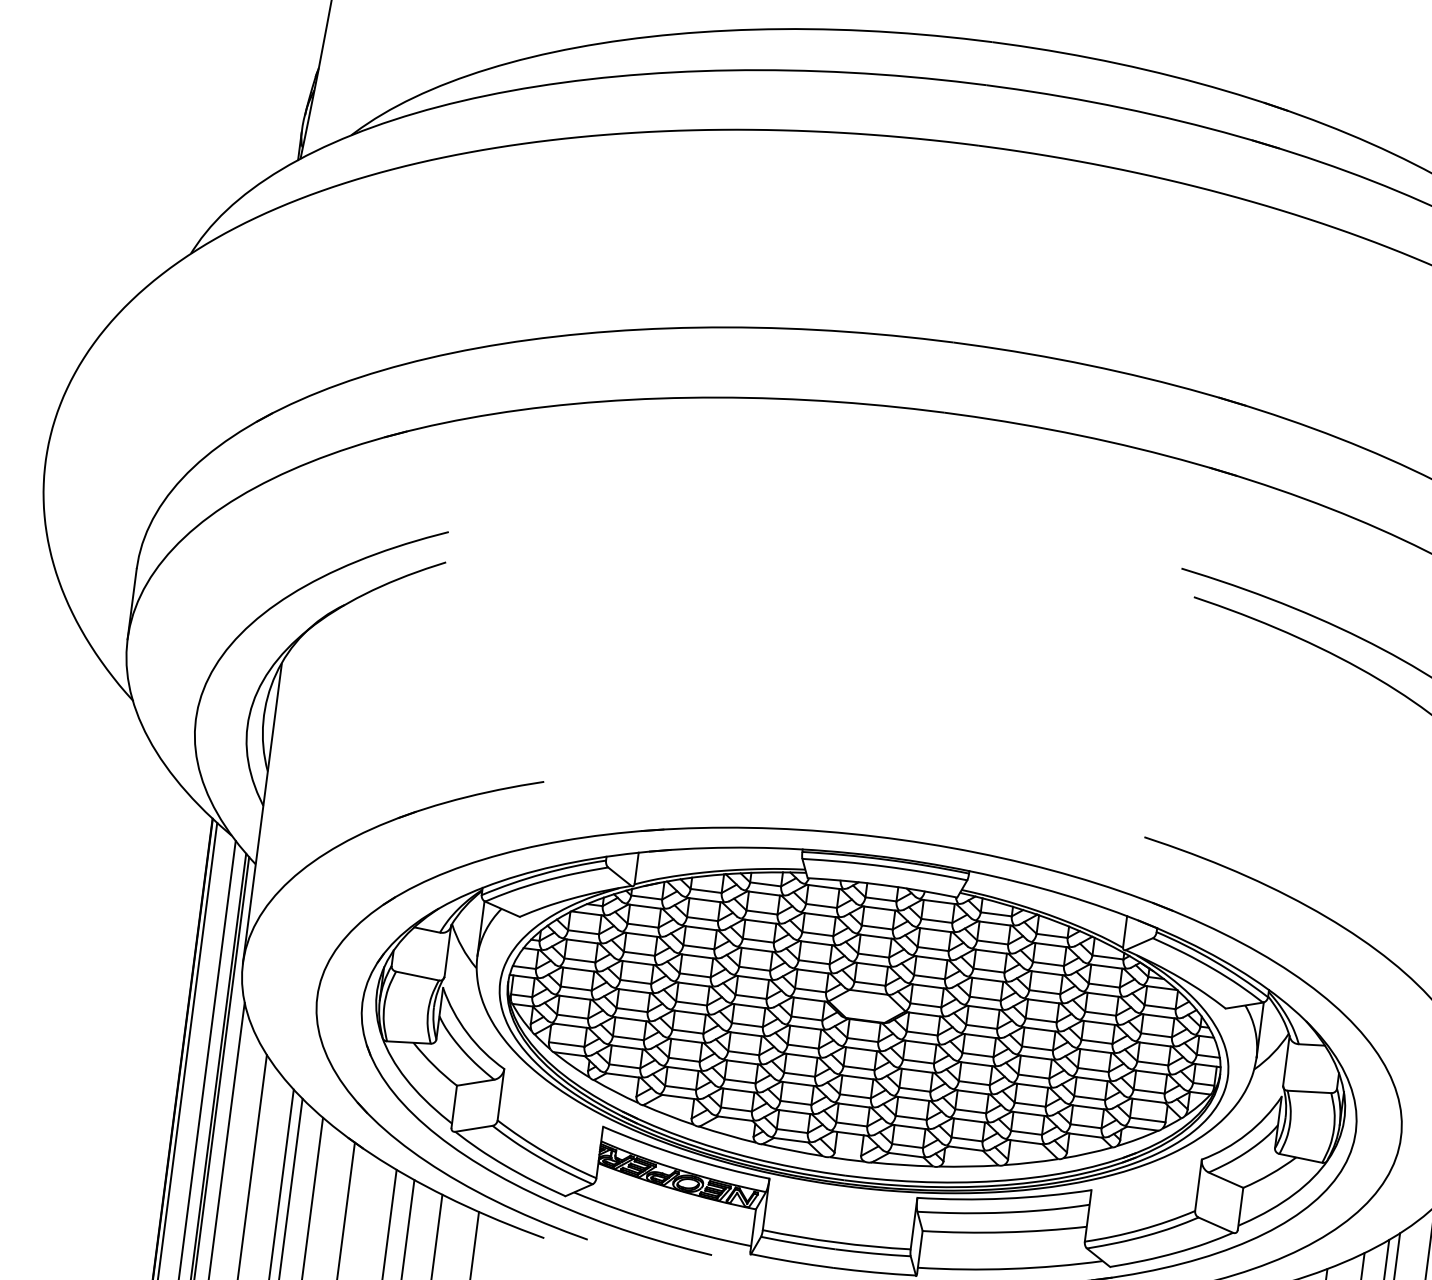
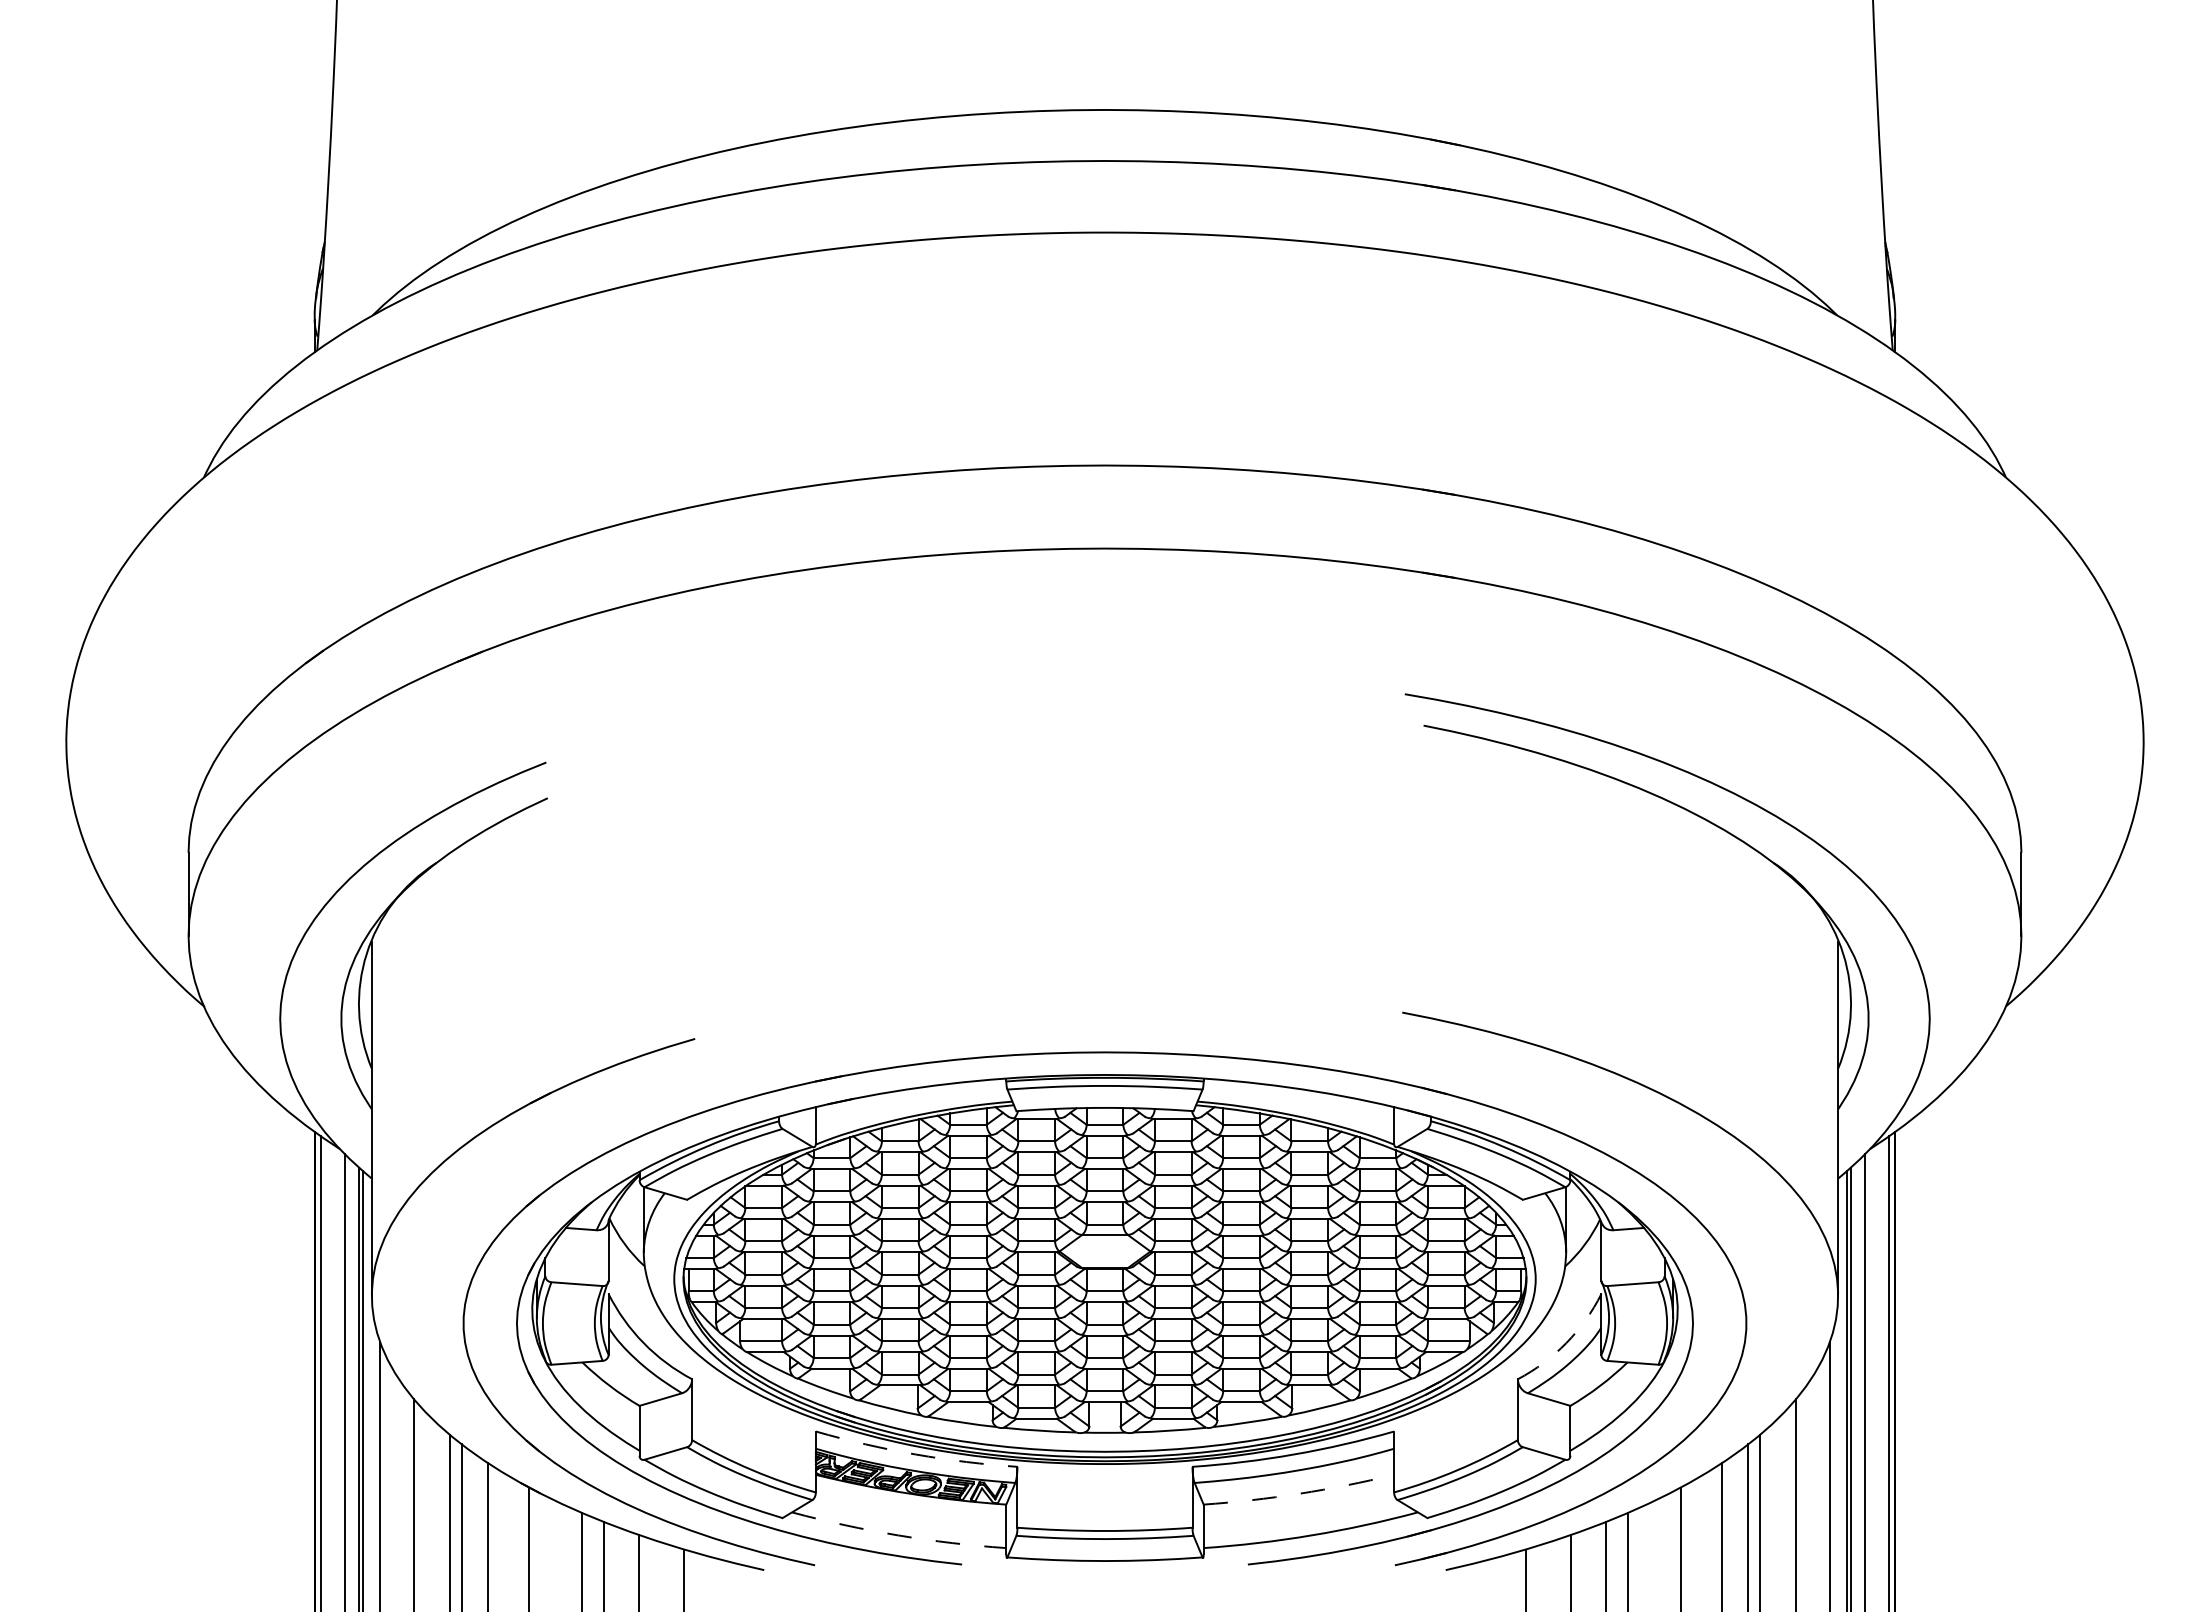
arc: (1246, 1134) -> (1566, 1343), solid -> dashed
arc: (684, 1157) -> (915, 1454), solid -> dashed
arc: (661, 1223) -> (898, 1535), solid -> dashed
arc: (1004, 1232) -> (1299, 1493), solid -> dashed

